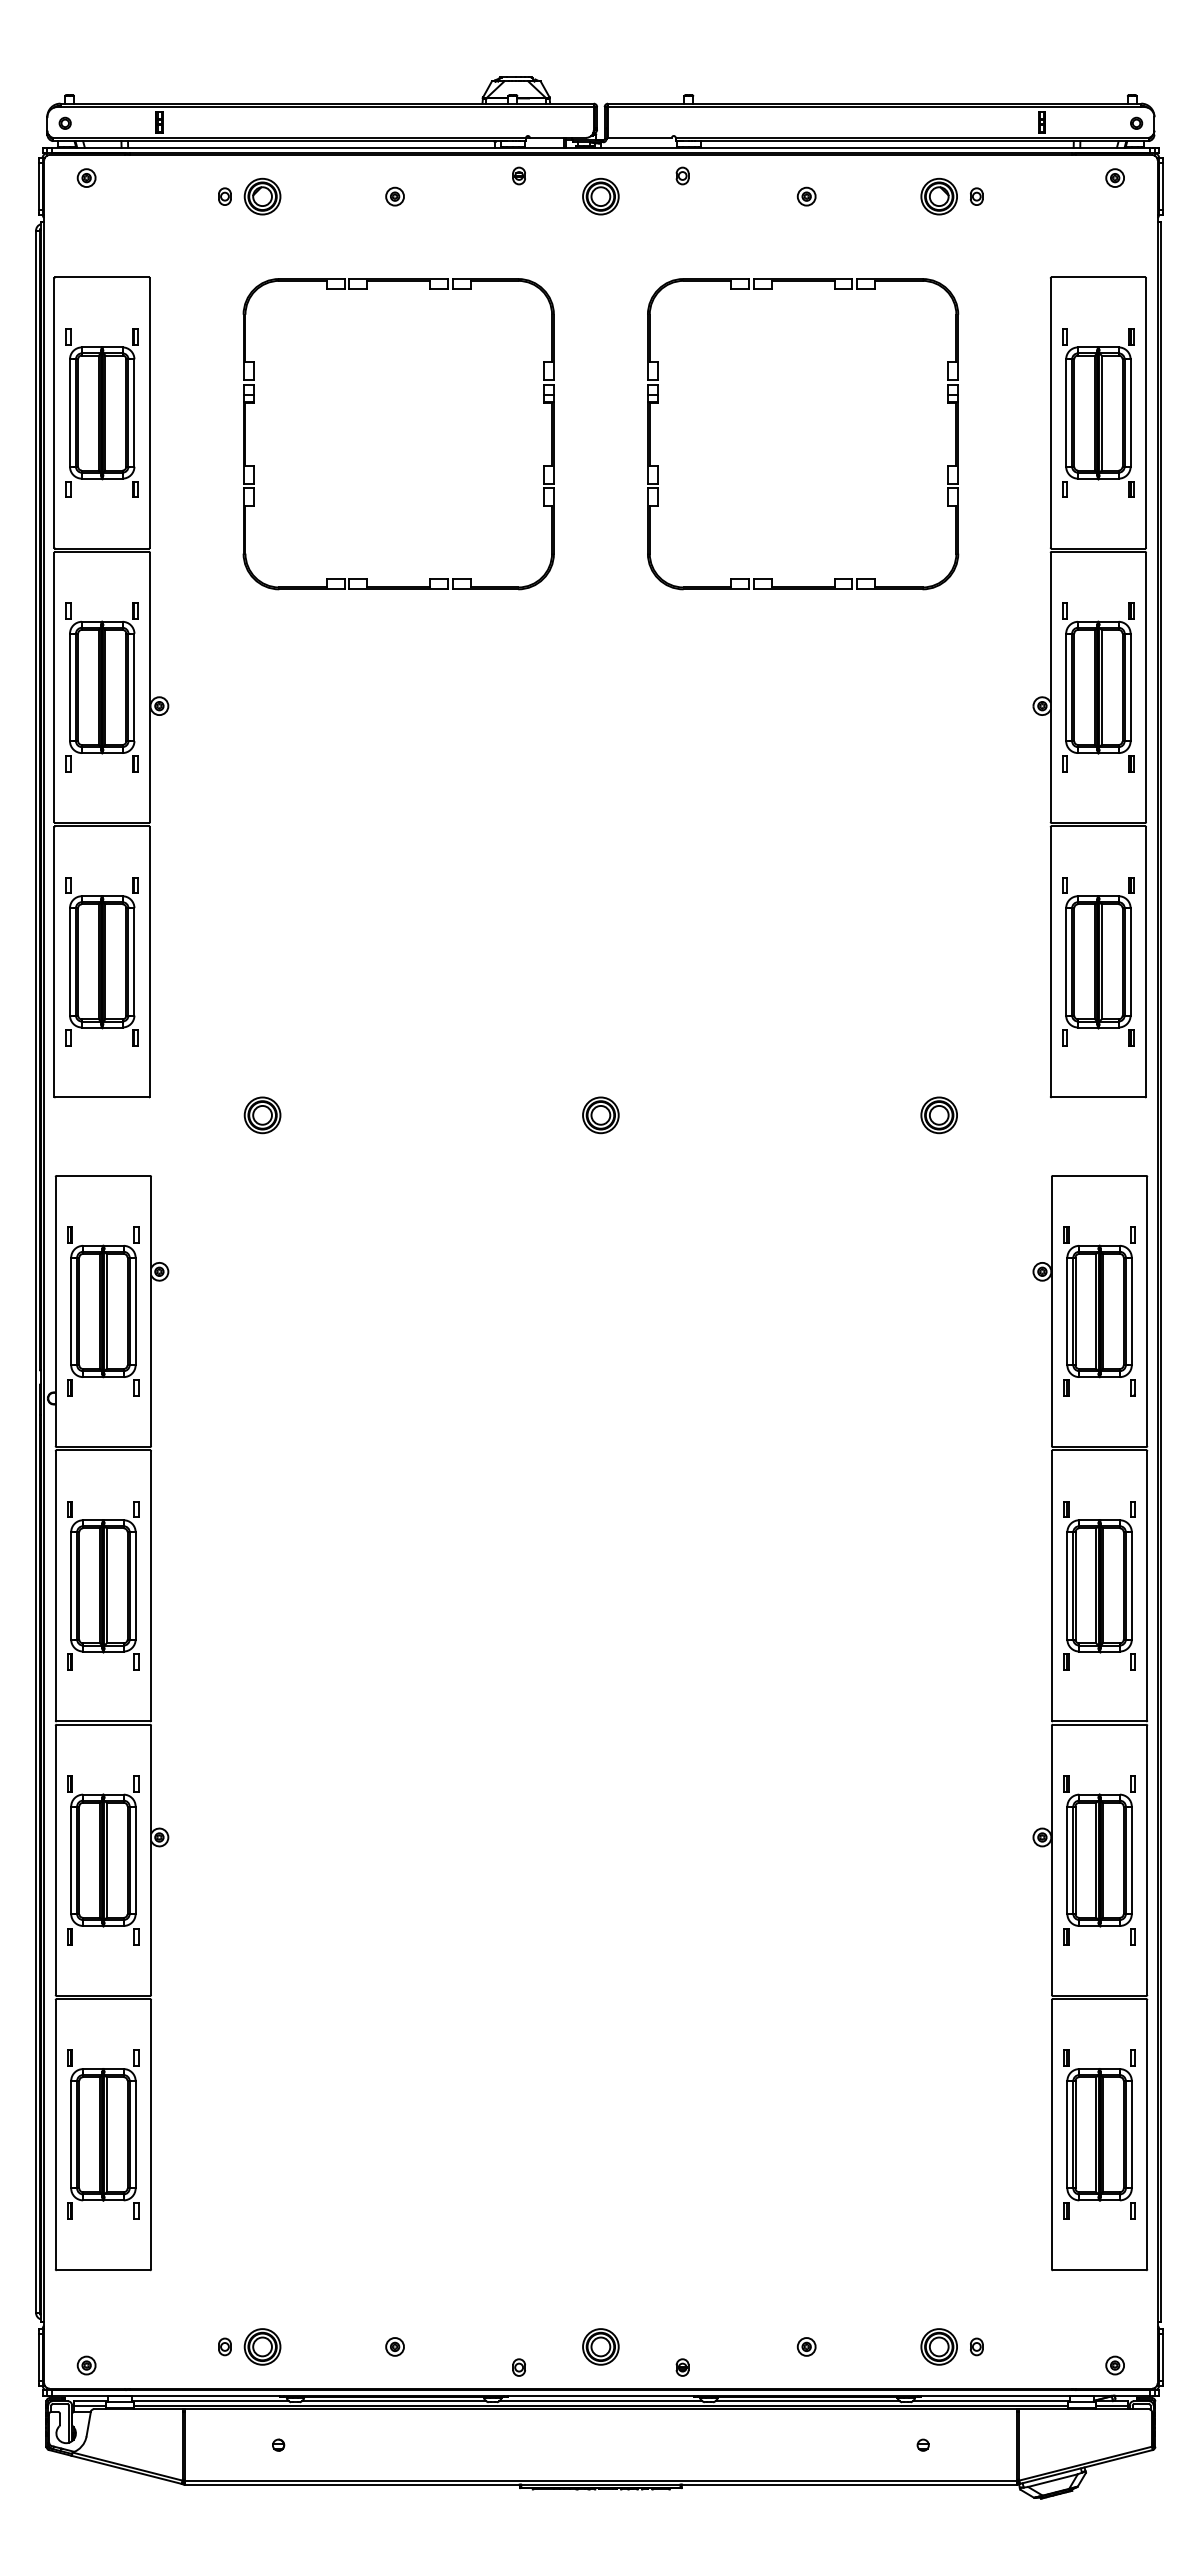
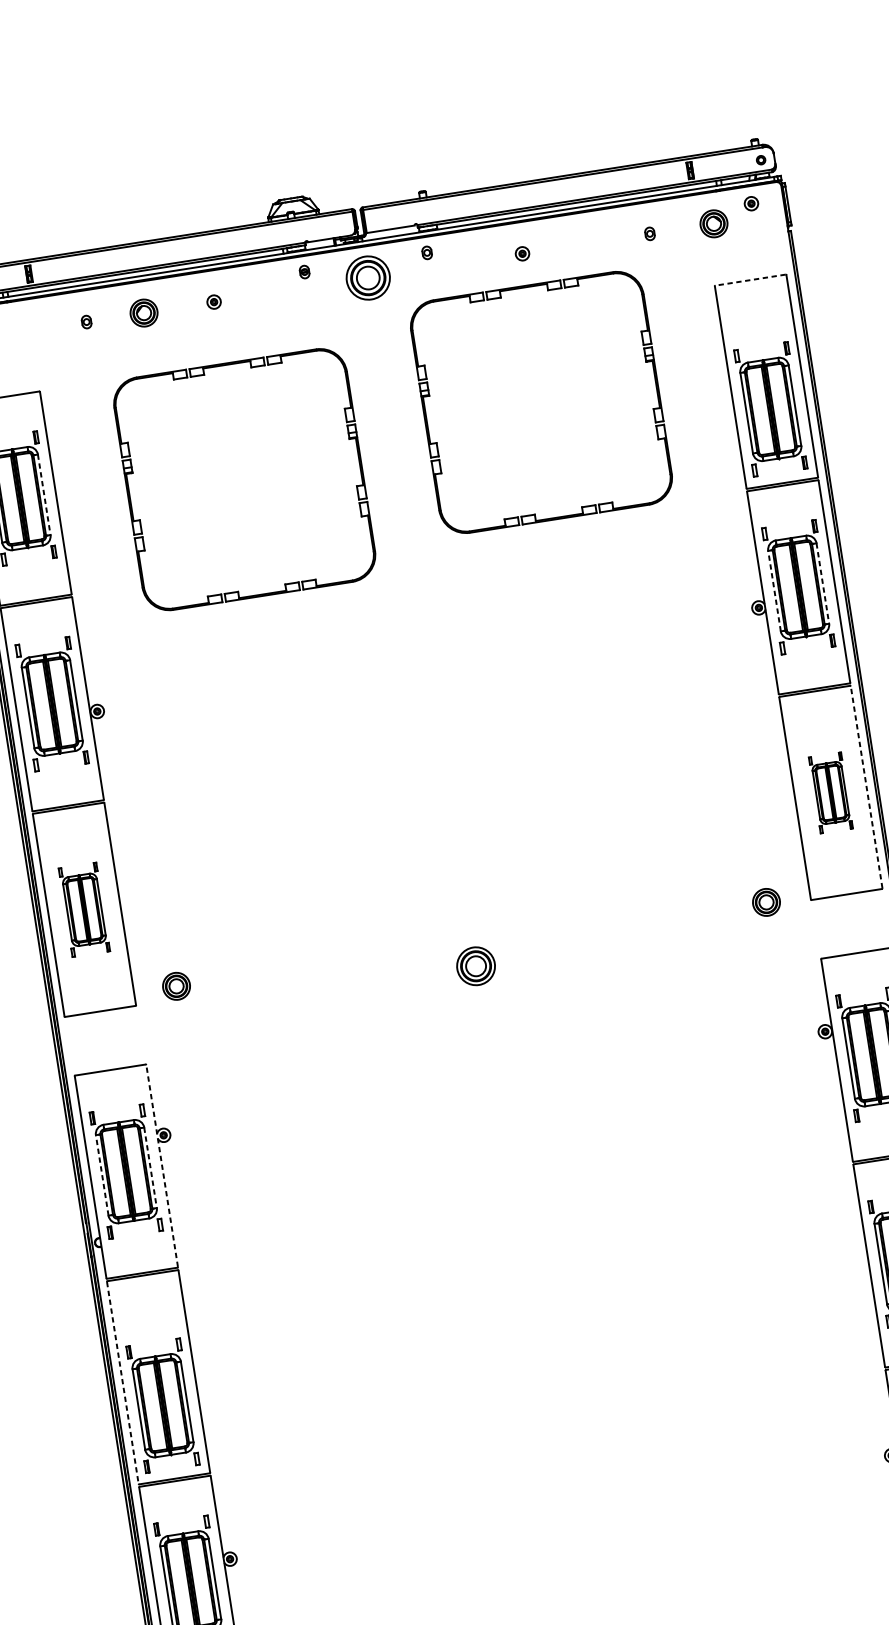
part: (262, 196) -> (143, 312), moved
part: (600, 196) -> (368, 277), size x1.6
part: (938, 196) -> (713, 223), moved
line: (1098, 277) -> (750, 280), solid -> dashed
part: (947, 403) -> (646, 362), moved
part: (1098, 412) -> (770, 409), moved
line: (134, 413) -> (44, 495), solid -> dashed
line: (1066, 687) -> (774, 591), solid -> dashed
line: (1130, 687) -> (822, 583), solid -> dashed
part: (101, 961) -> (83, 909), size x0.7
part: (1098, 961) -> (830, 792), size x0.6
line: (1146, 961) -> (866, 787), solid -> dashed
part: (262, 1115) -> (176, 986), moved
part: (600, 1115) -> (475, 966), size x1.4
part: (938, 1115) -> (765, 902), moved
line: (71, 1311) -> (102, 1175), solid -> dashed
line: (135, 1311) -> (150, 1167), solid -> dashed
line: (151, 1311) -> (162, 1166), solid -> dashed
line: (55, 1585) -> (122, 1382), solid -> dashed
part: (103, 1585) -> (163, 1405), moved

